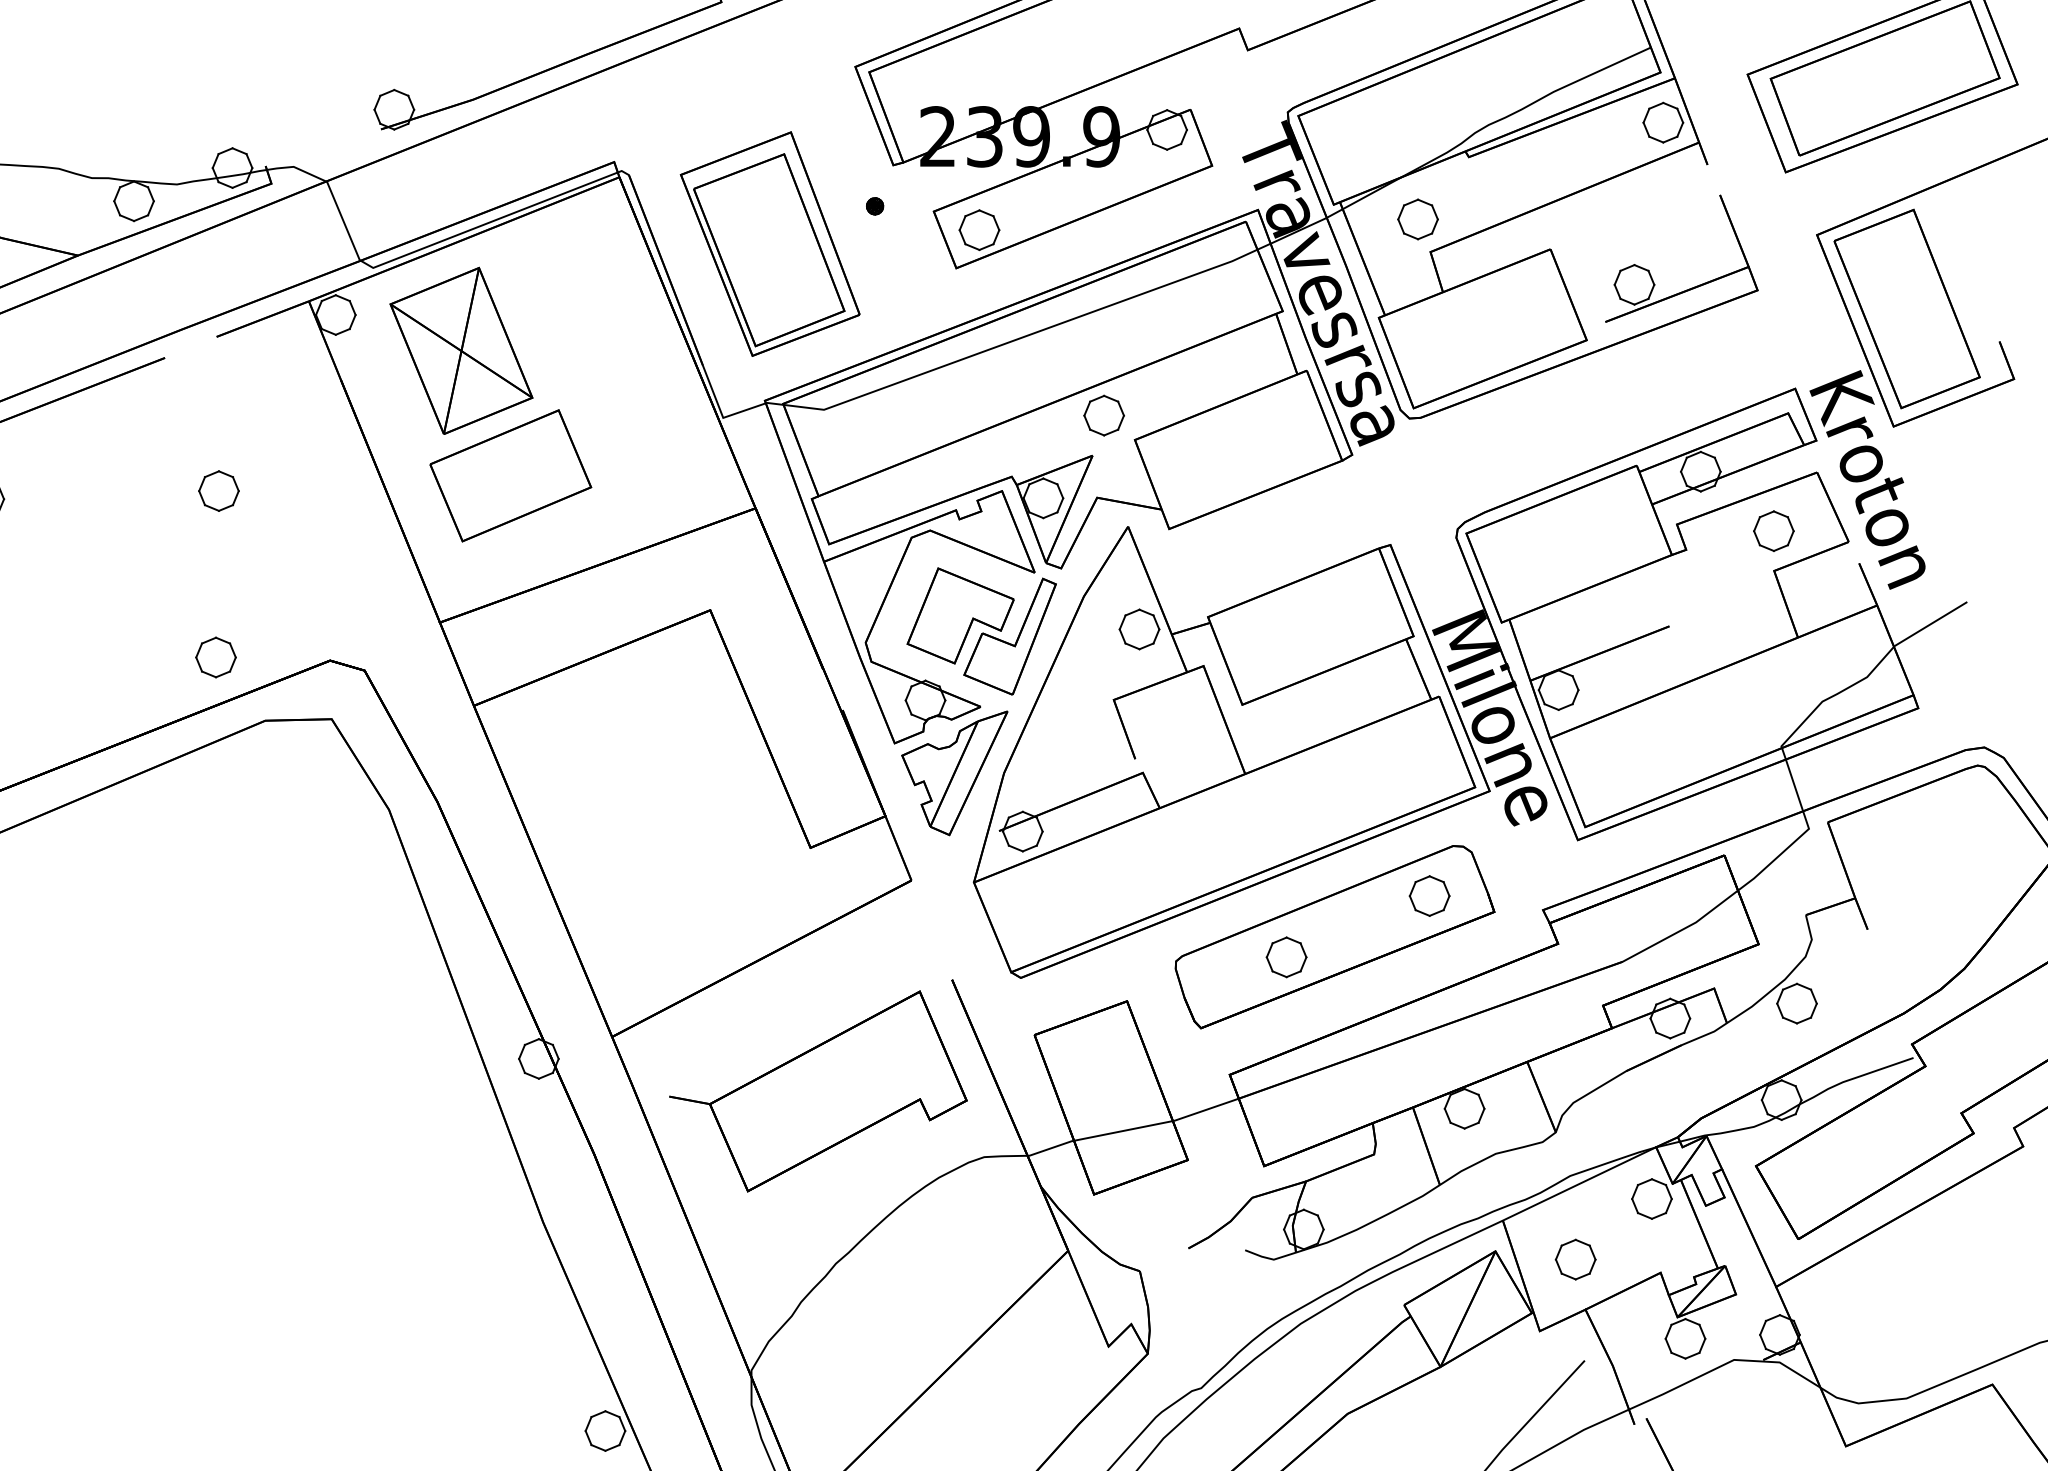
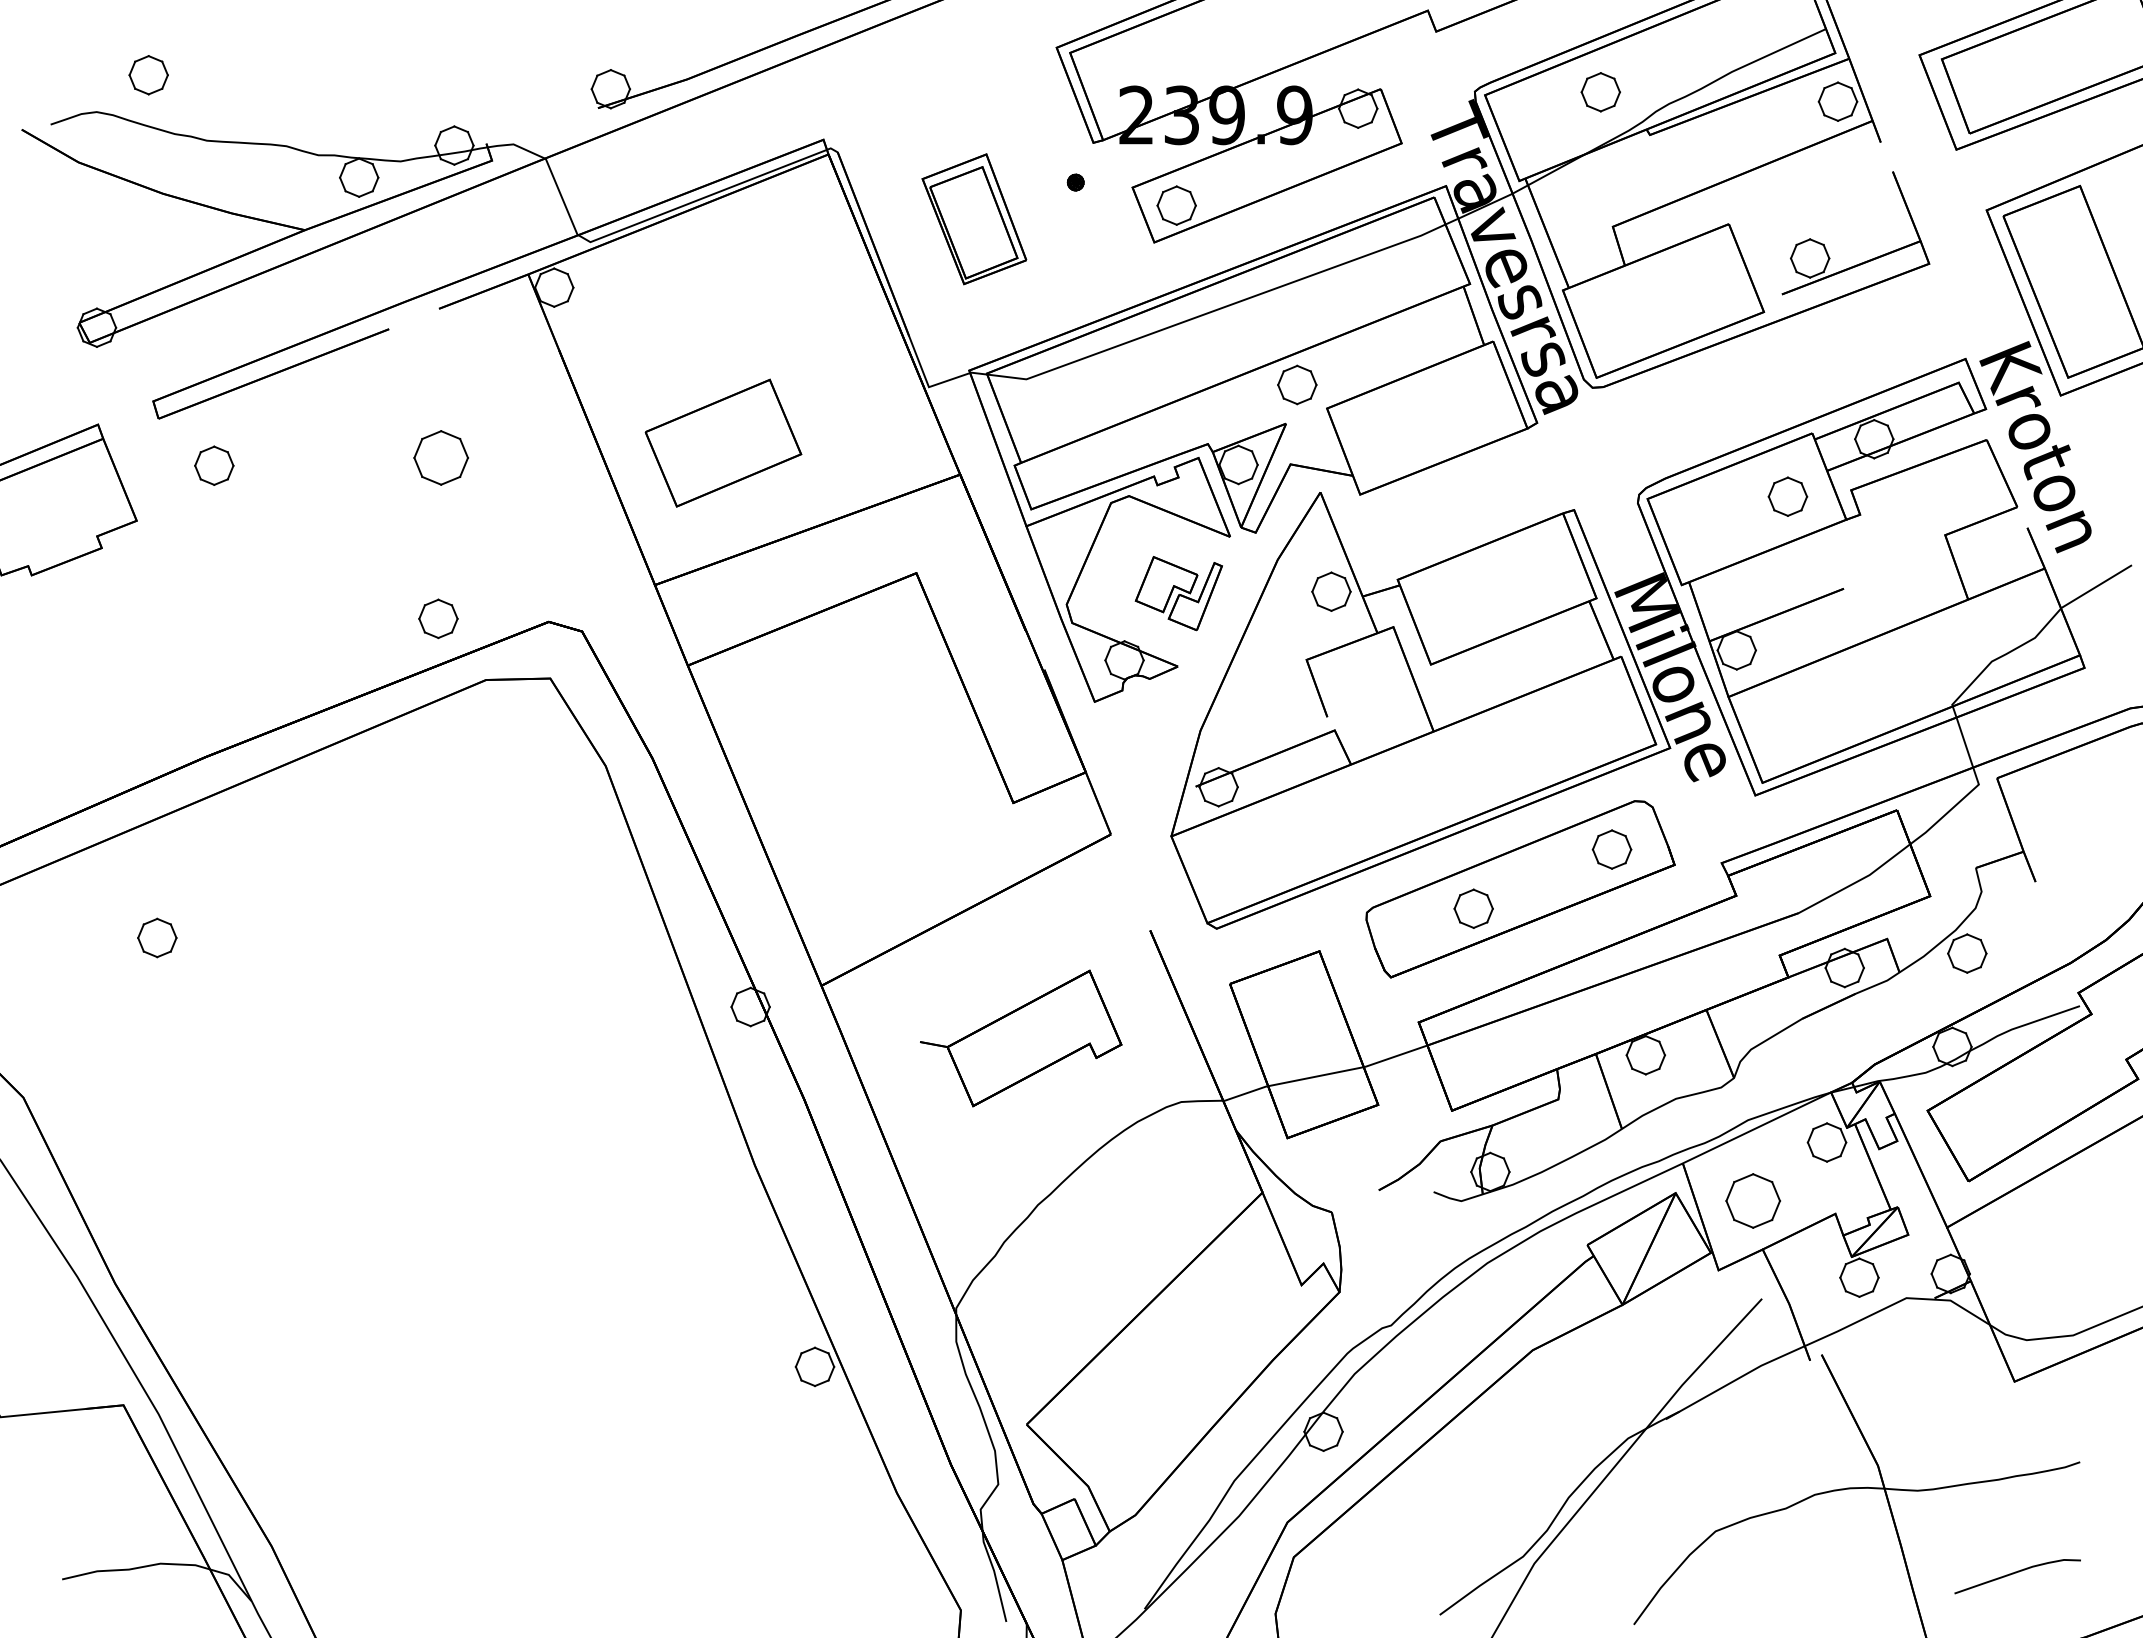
part: (1417, 219) -> (1600, 92), moved
part: (770, 244) -> (974, 219), size x0.6
part: (461, 351) -> (675, 322), removed
part: (219, 490) -> (441, 457), size x1.4
part: (1773, 530) -> (1787, 496), moved
part: (981, 631) -> (1178, 593), size x0.6
part: (954, 772) -> (1152, 730), removed
part: (817, 1091) -> (1020, 1038), size x0.7
part: (1575, 1260) -> (1753, 1201), size x1.4

